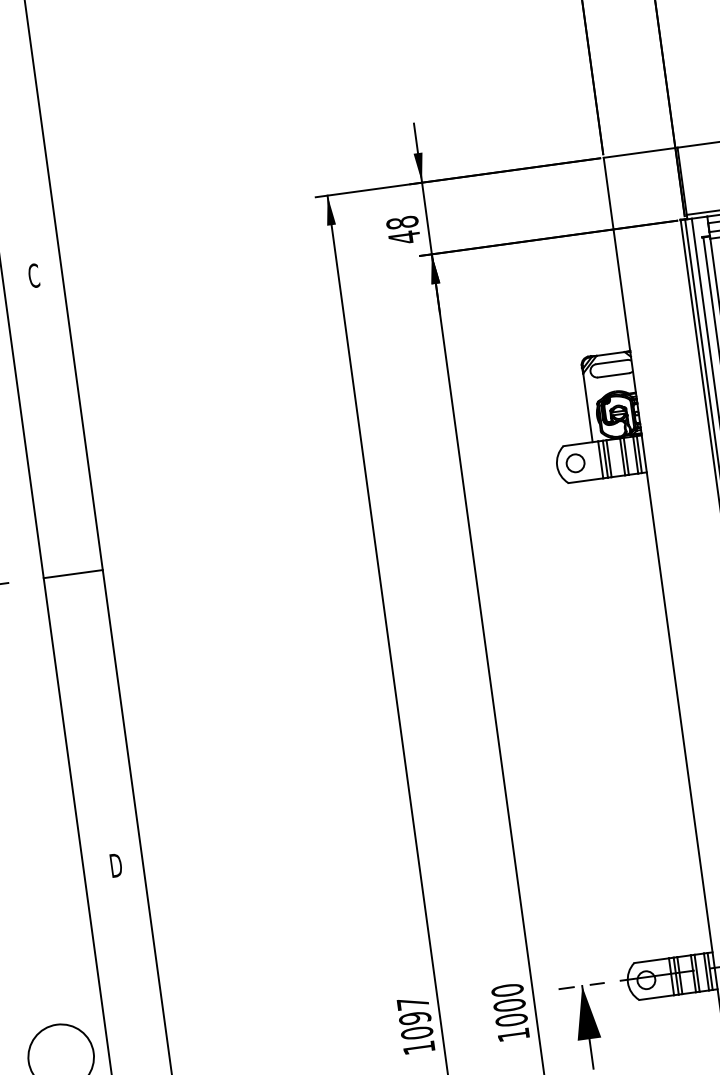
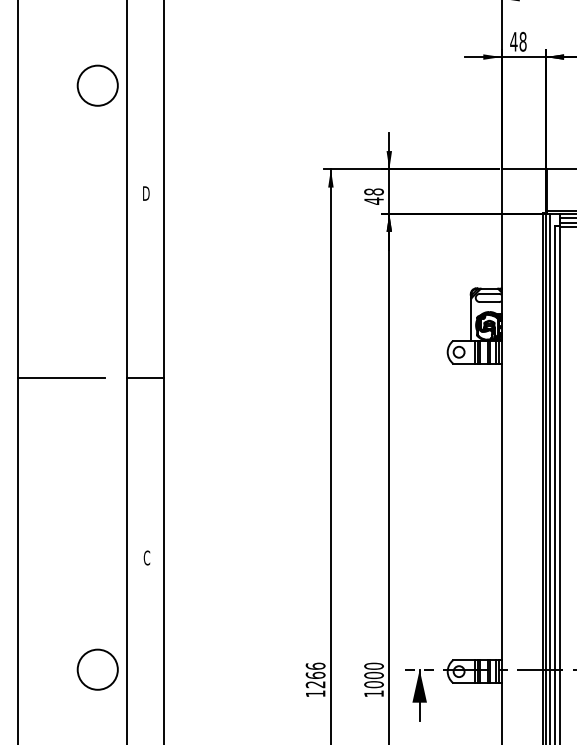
text: (34, 275) -> (146, 193), C -> D
text: (115, 864) -> (146, 557), D -> C
text: (414, 1018) -> (315, 675), 1097 -> 1266

